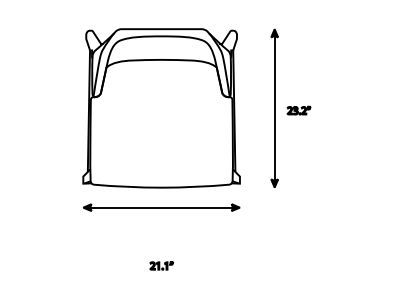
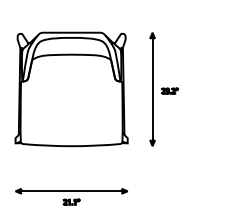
part: (161, 207) -> (71, 191), moved

